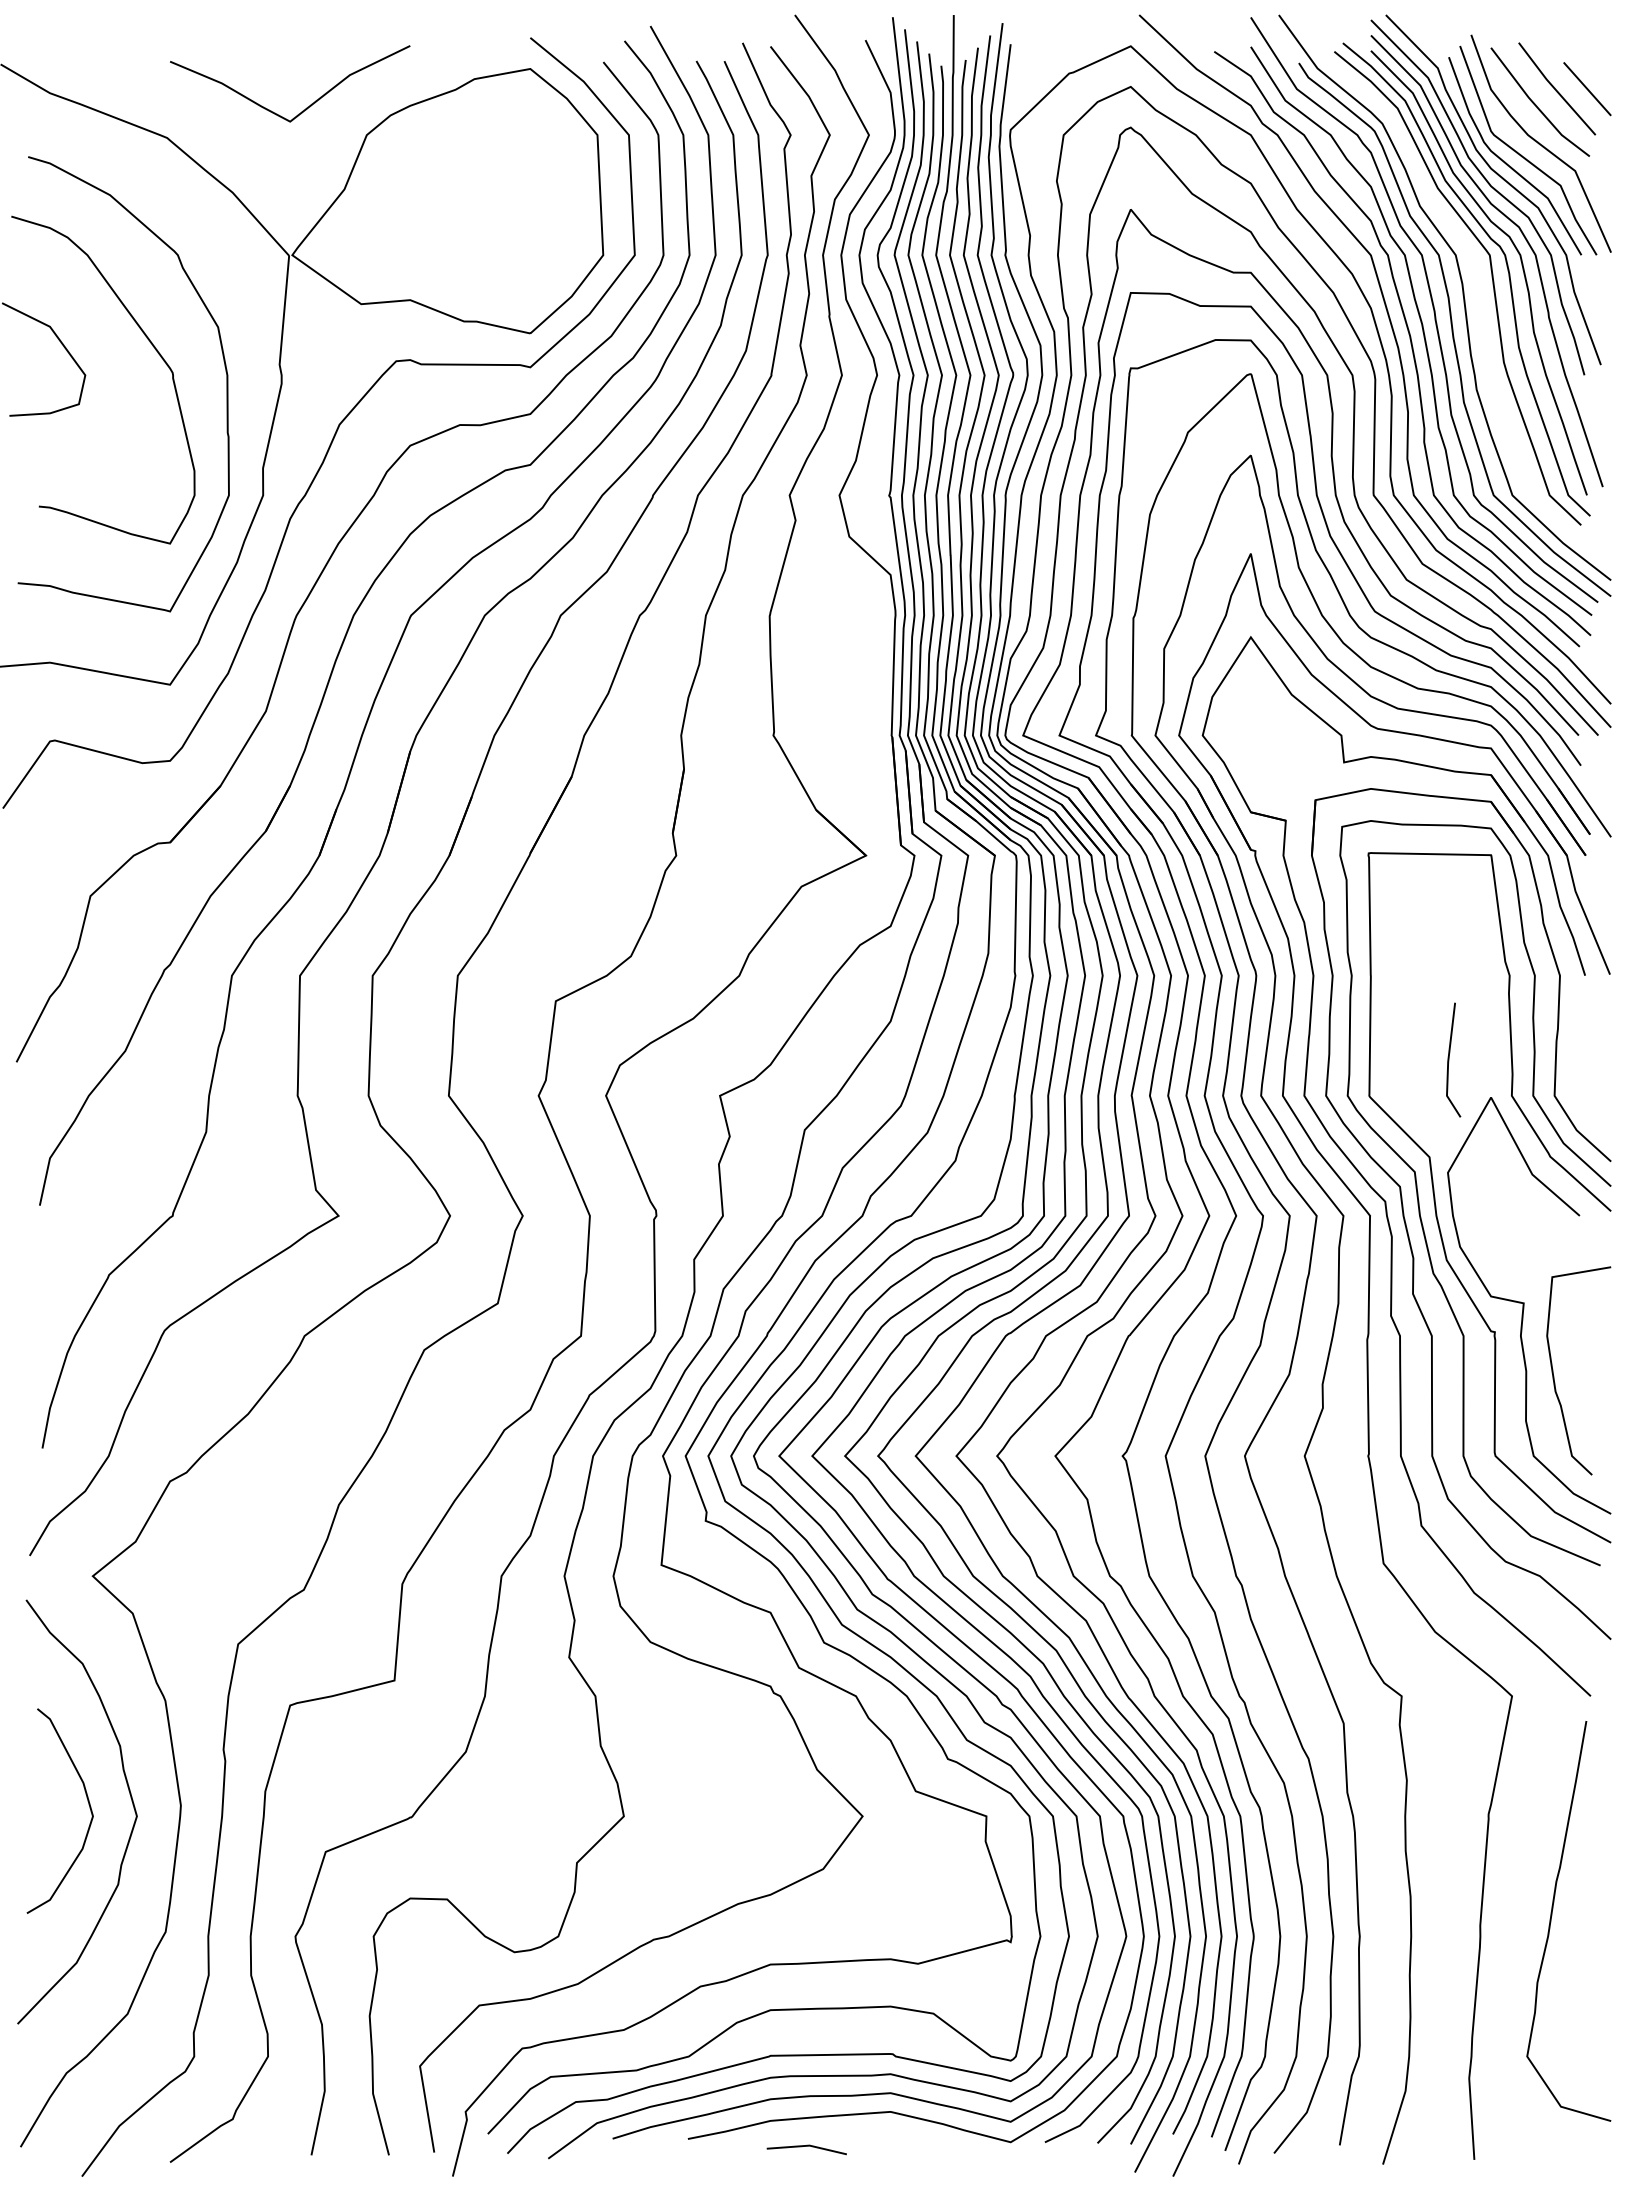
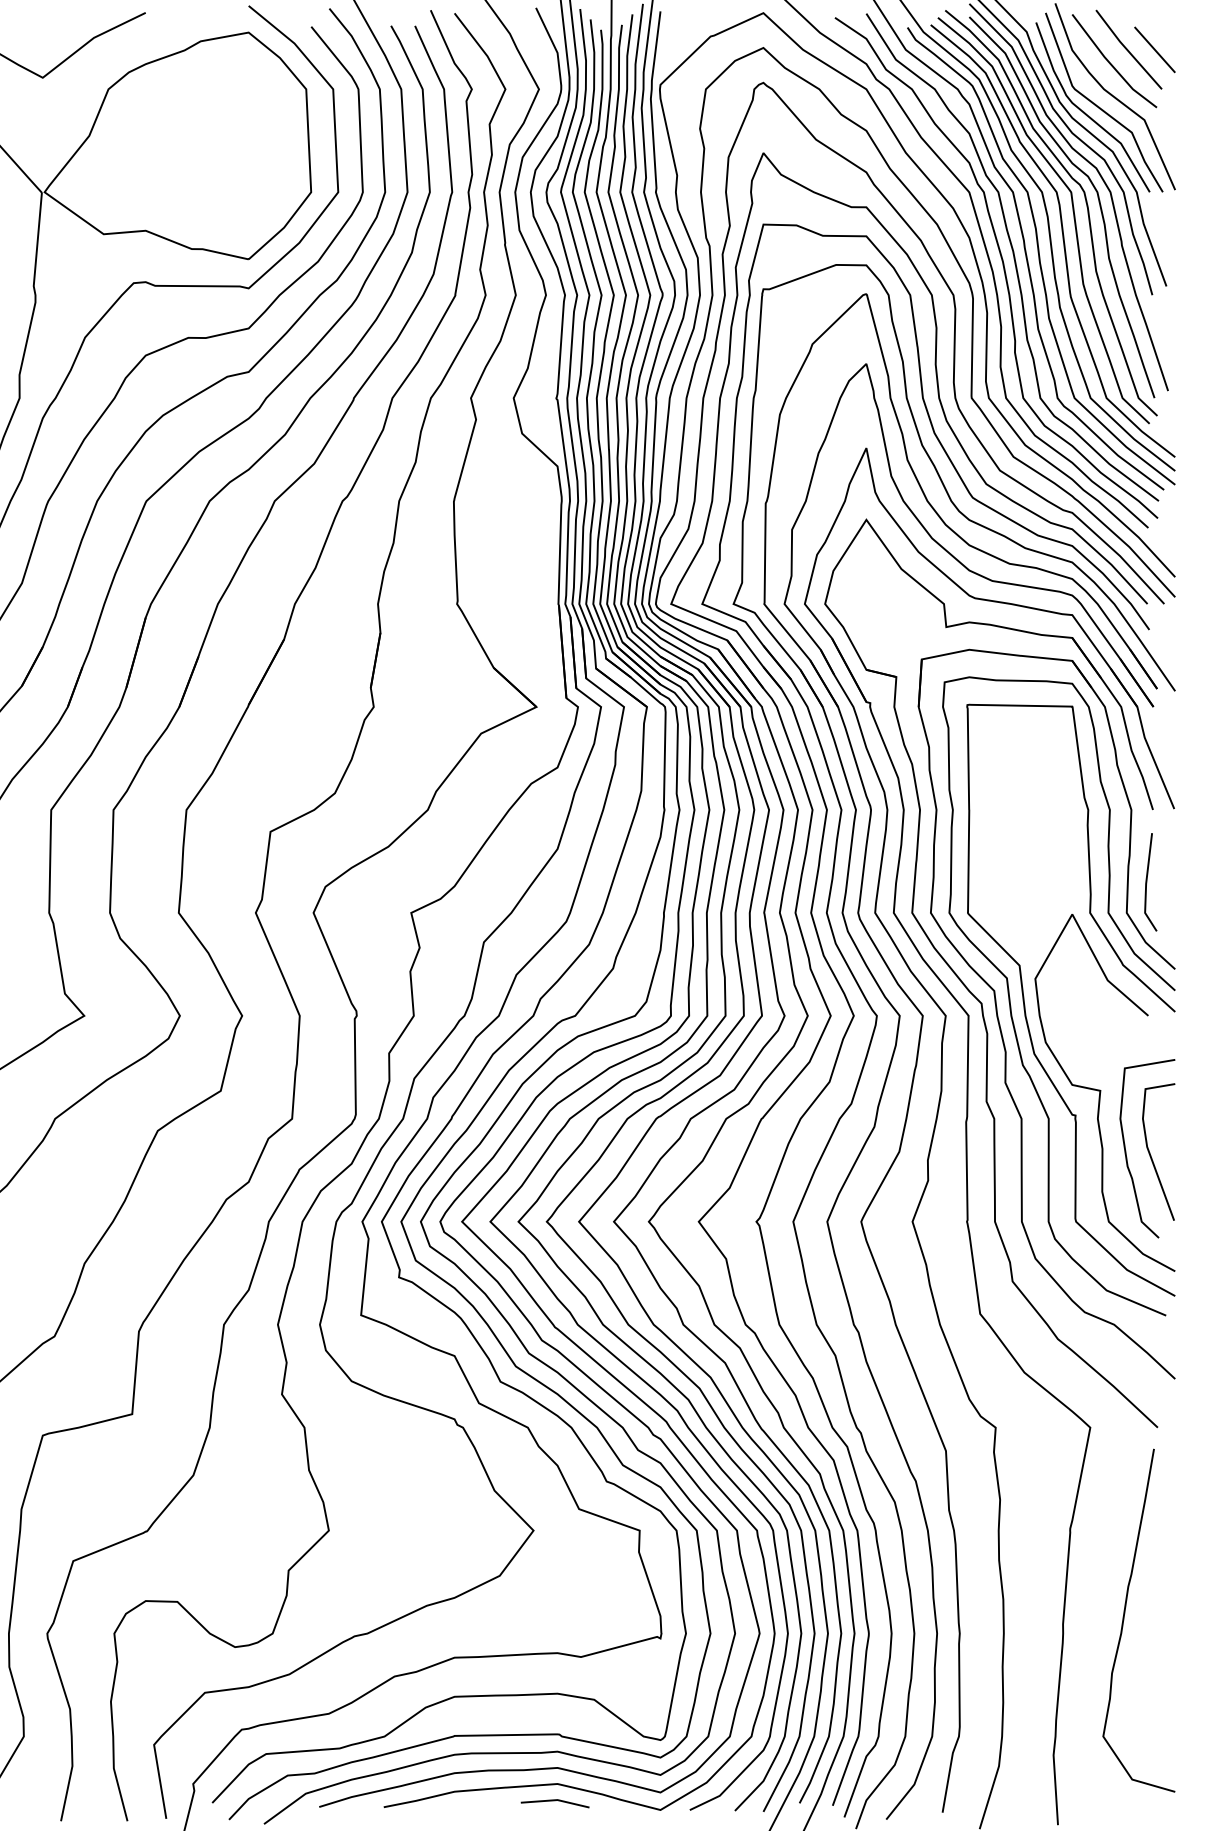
curve: (1479, 308) -> (1062, 237), added
line: (1449, 1059) -> (1147, 881), moved
line: (1582, 1376) -> (1150, 1153), added
line: (806, 2146) -> (554, 1800), moved

